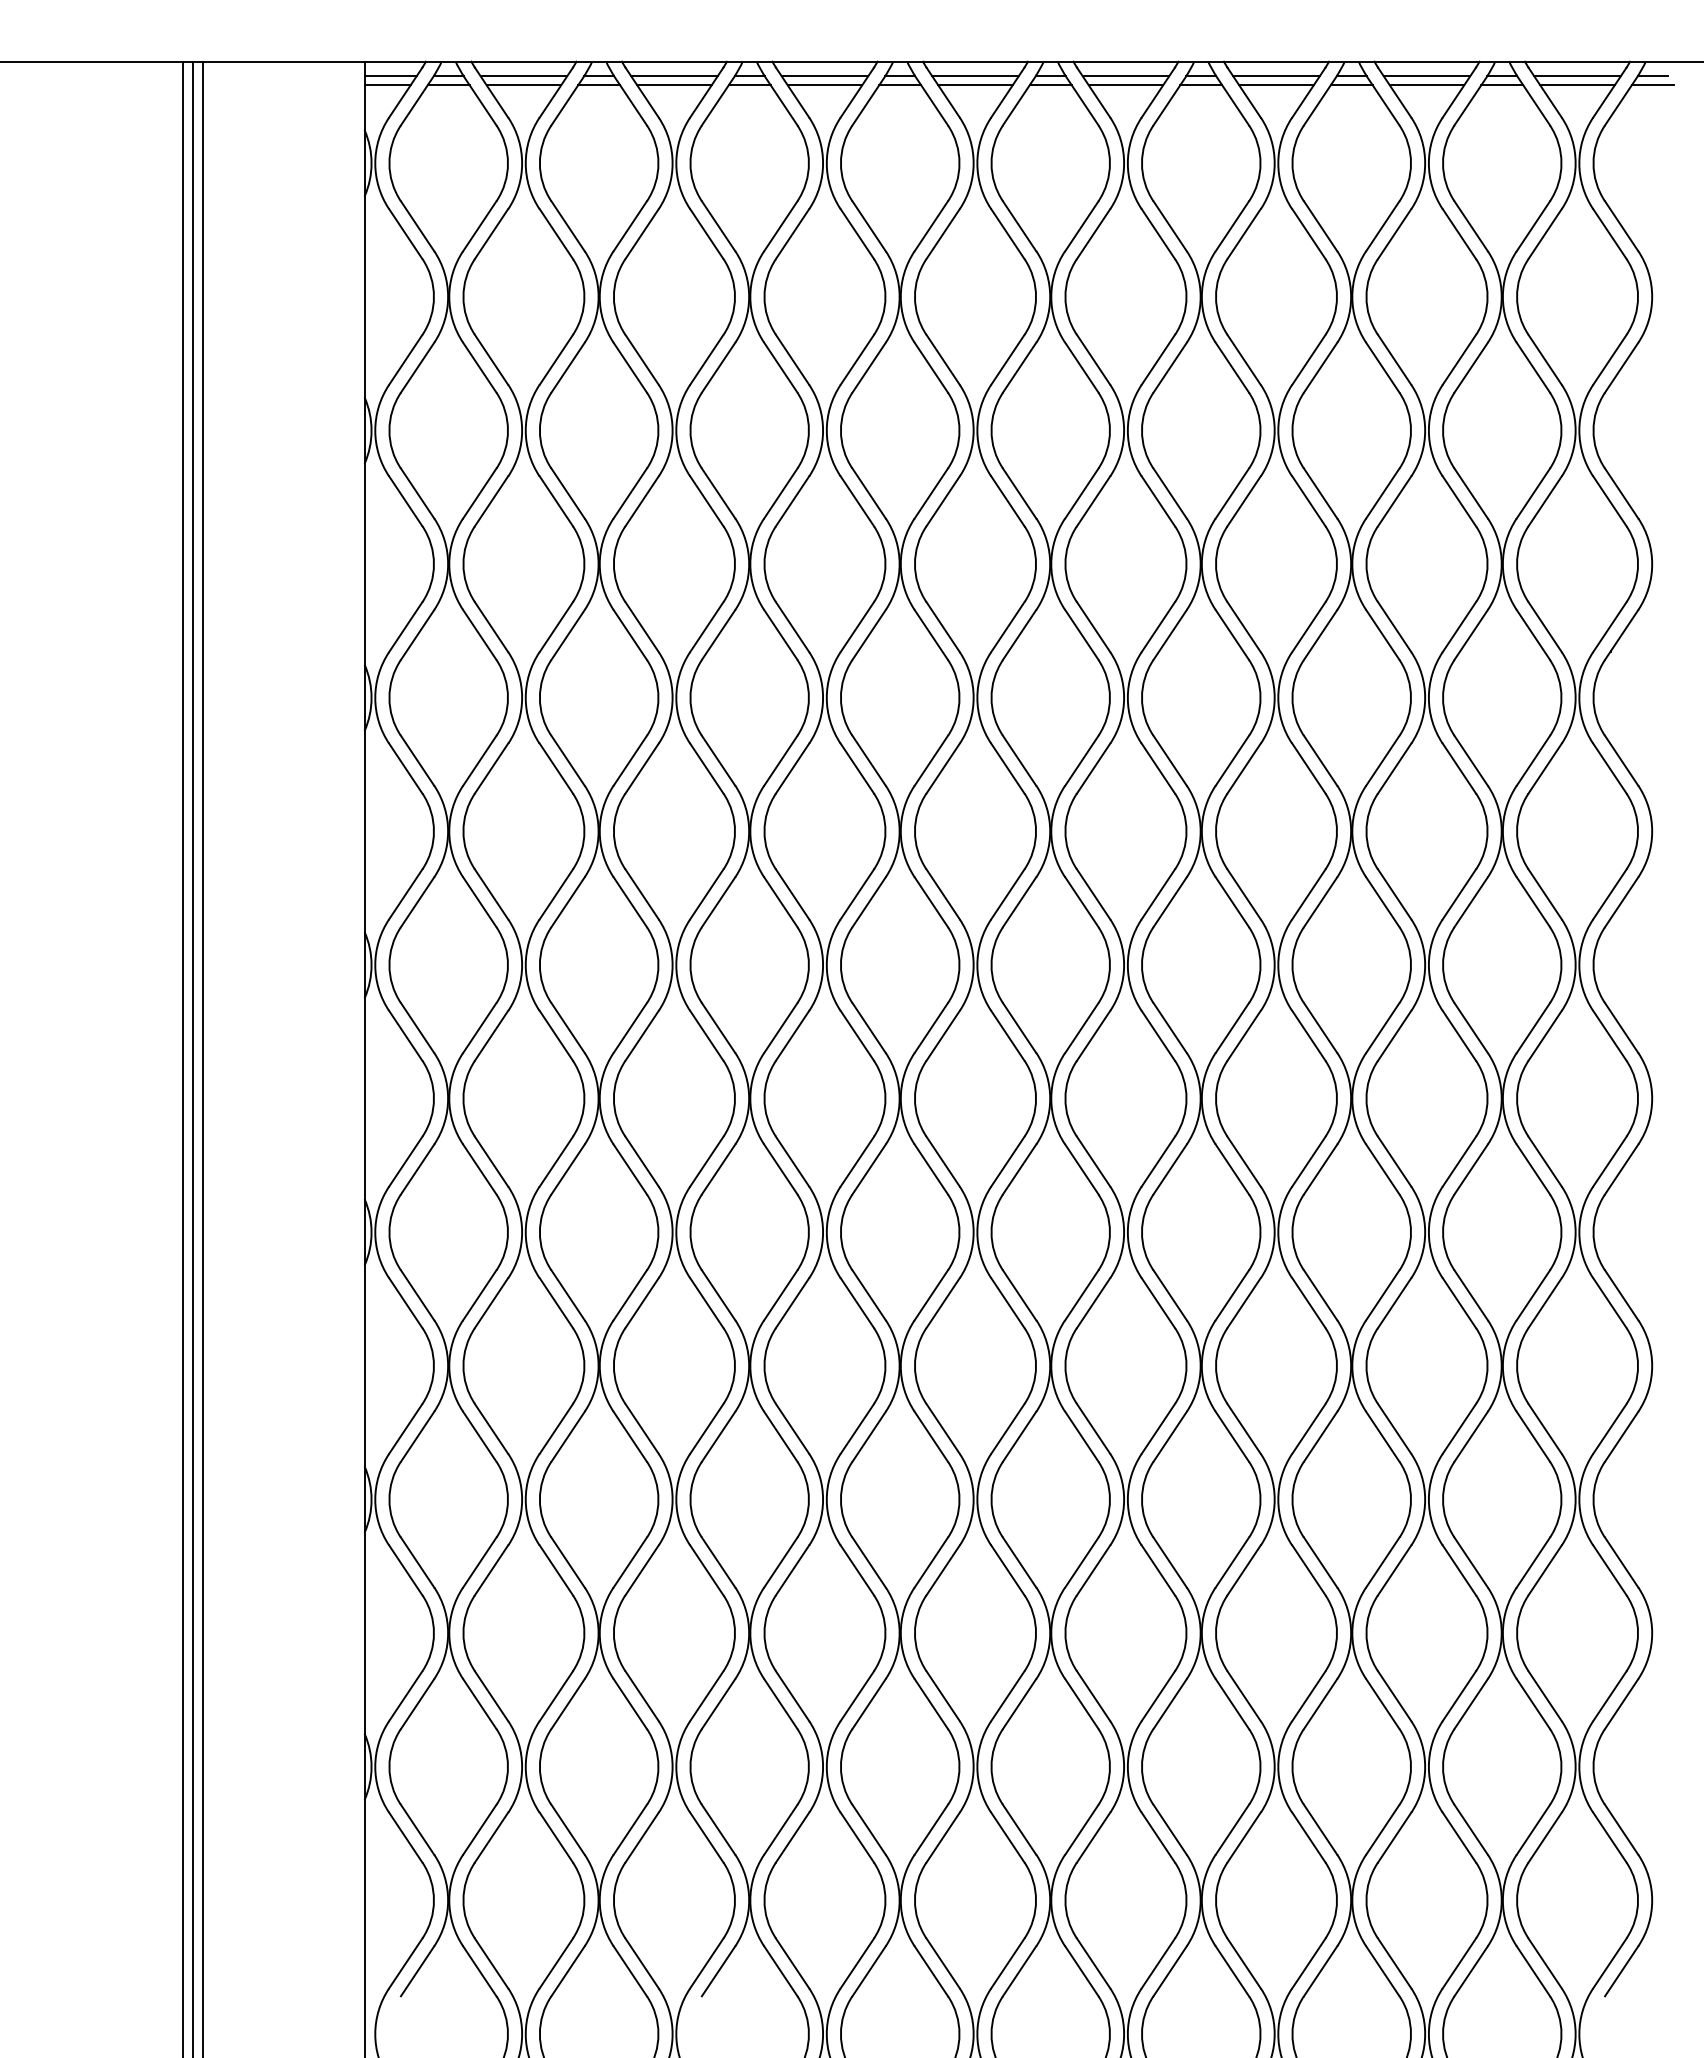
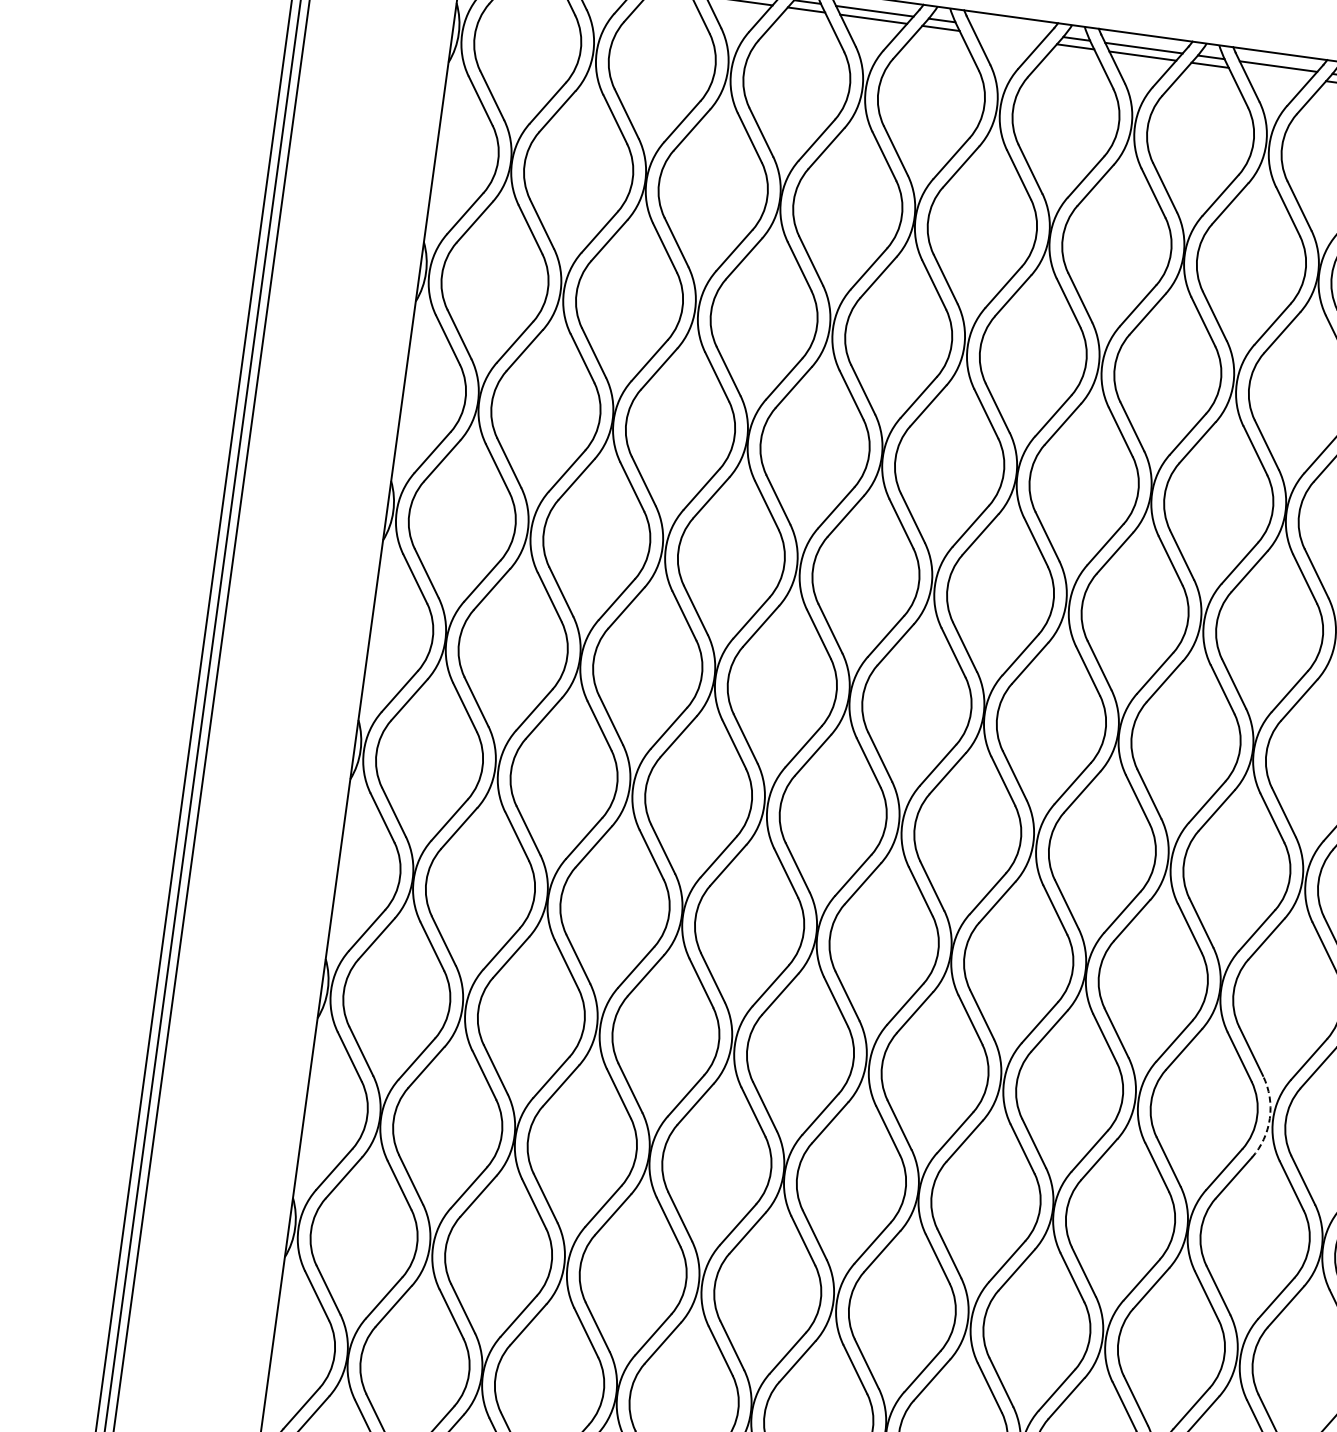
line: (975, 76) -> (1009, 30), removed
line: (975, 85) -> (1008, 38), removed
line: (1276, 85) -> (1277, 74), removed
arc: (1425, 1232) -> (1270, 1118), solid -> dashed

